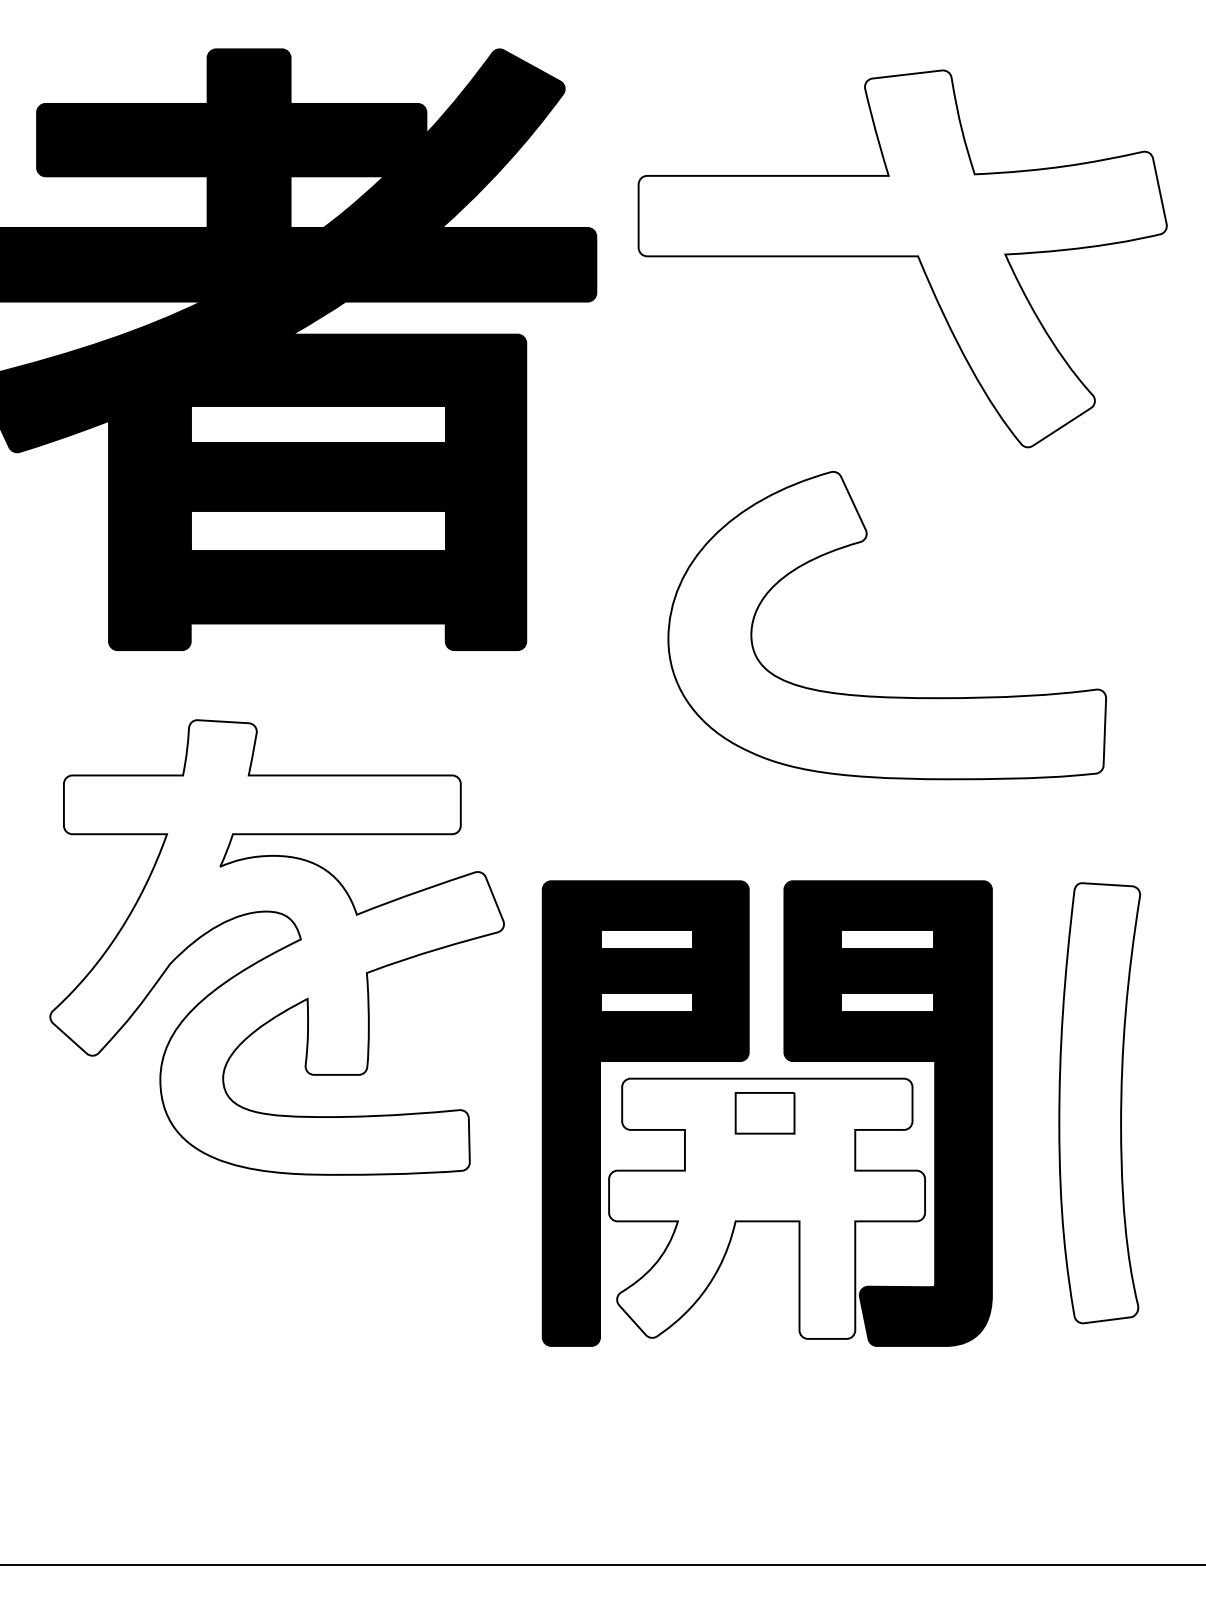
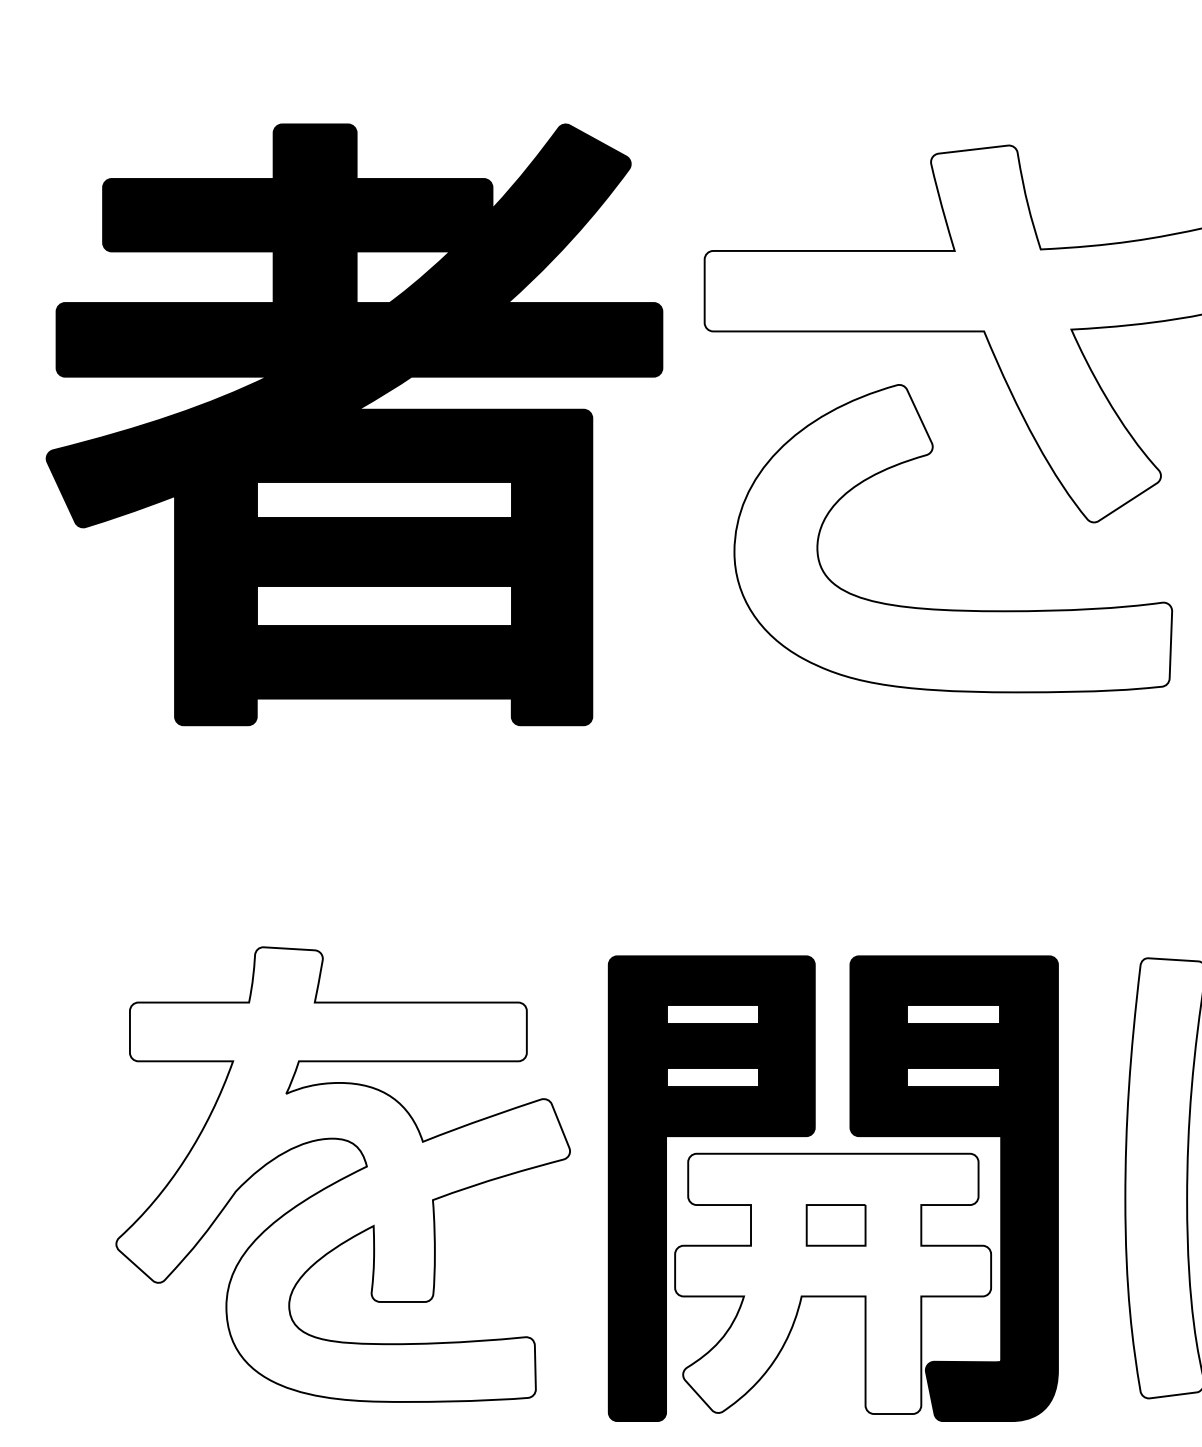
part: (876, 695) -> (942, 608), moved
part: (276, 947) -> (342, 1174), moved
part: (764, 1113) -> (835, 1225), moved

